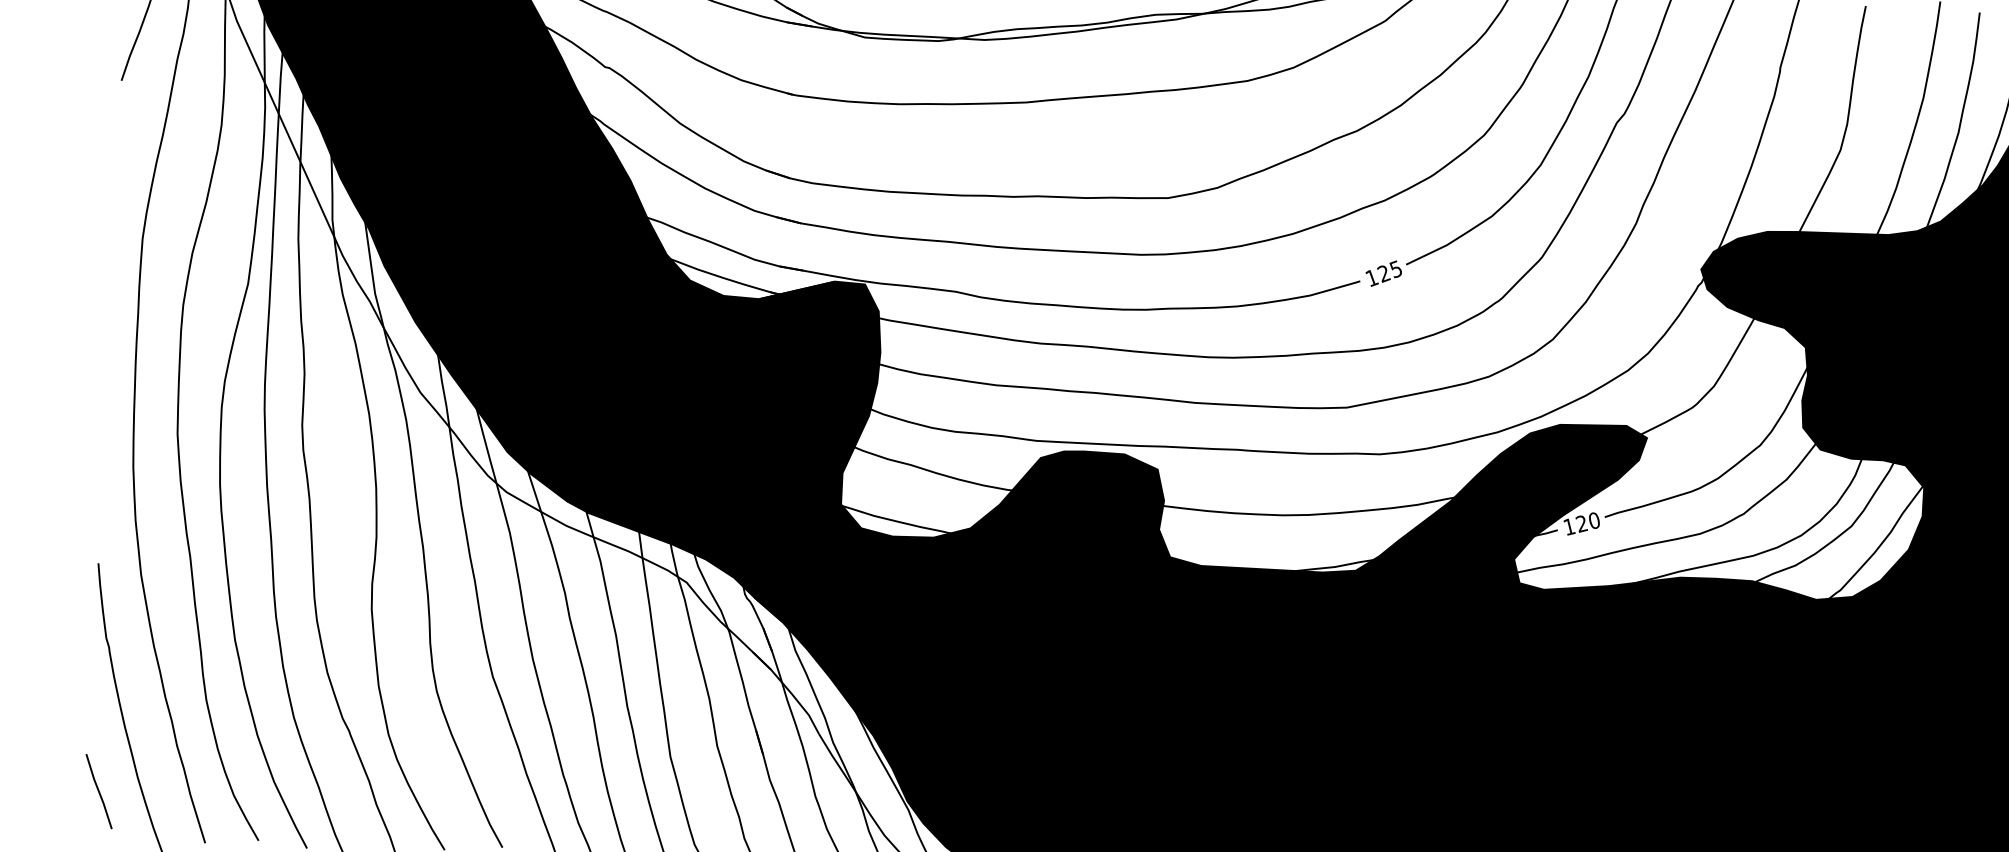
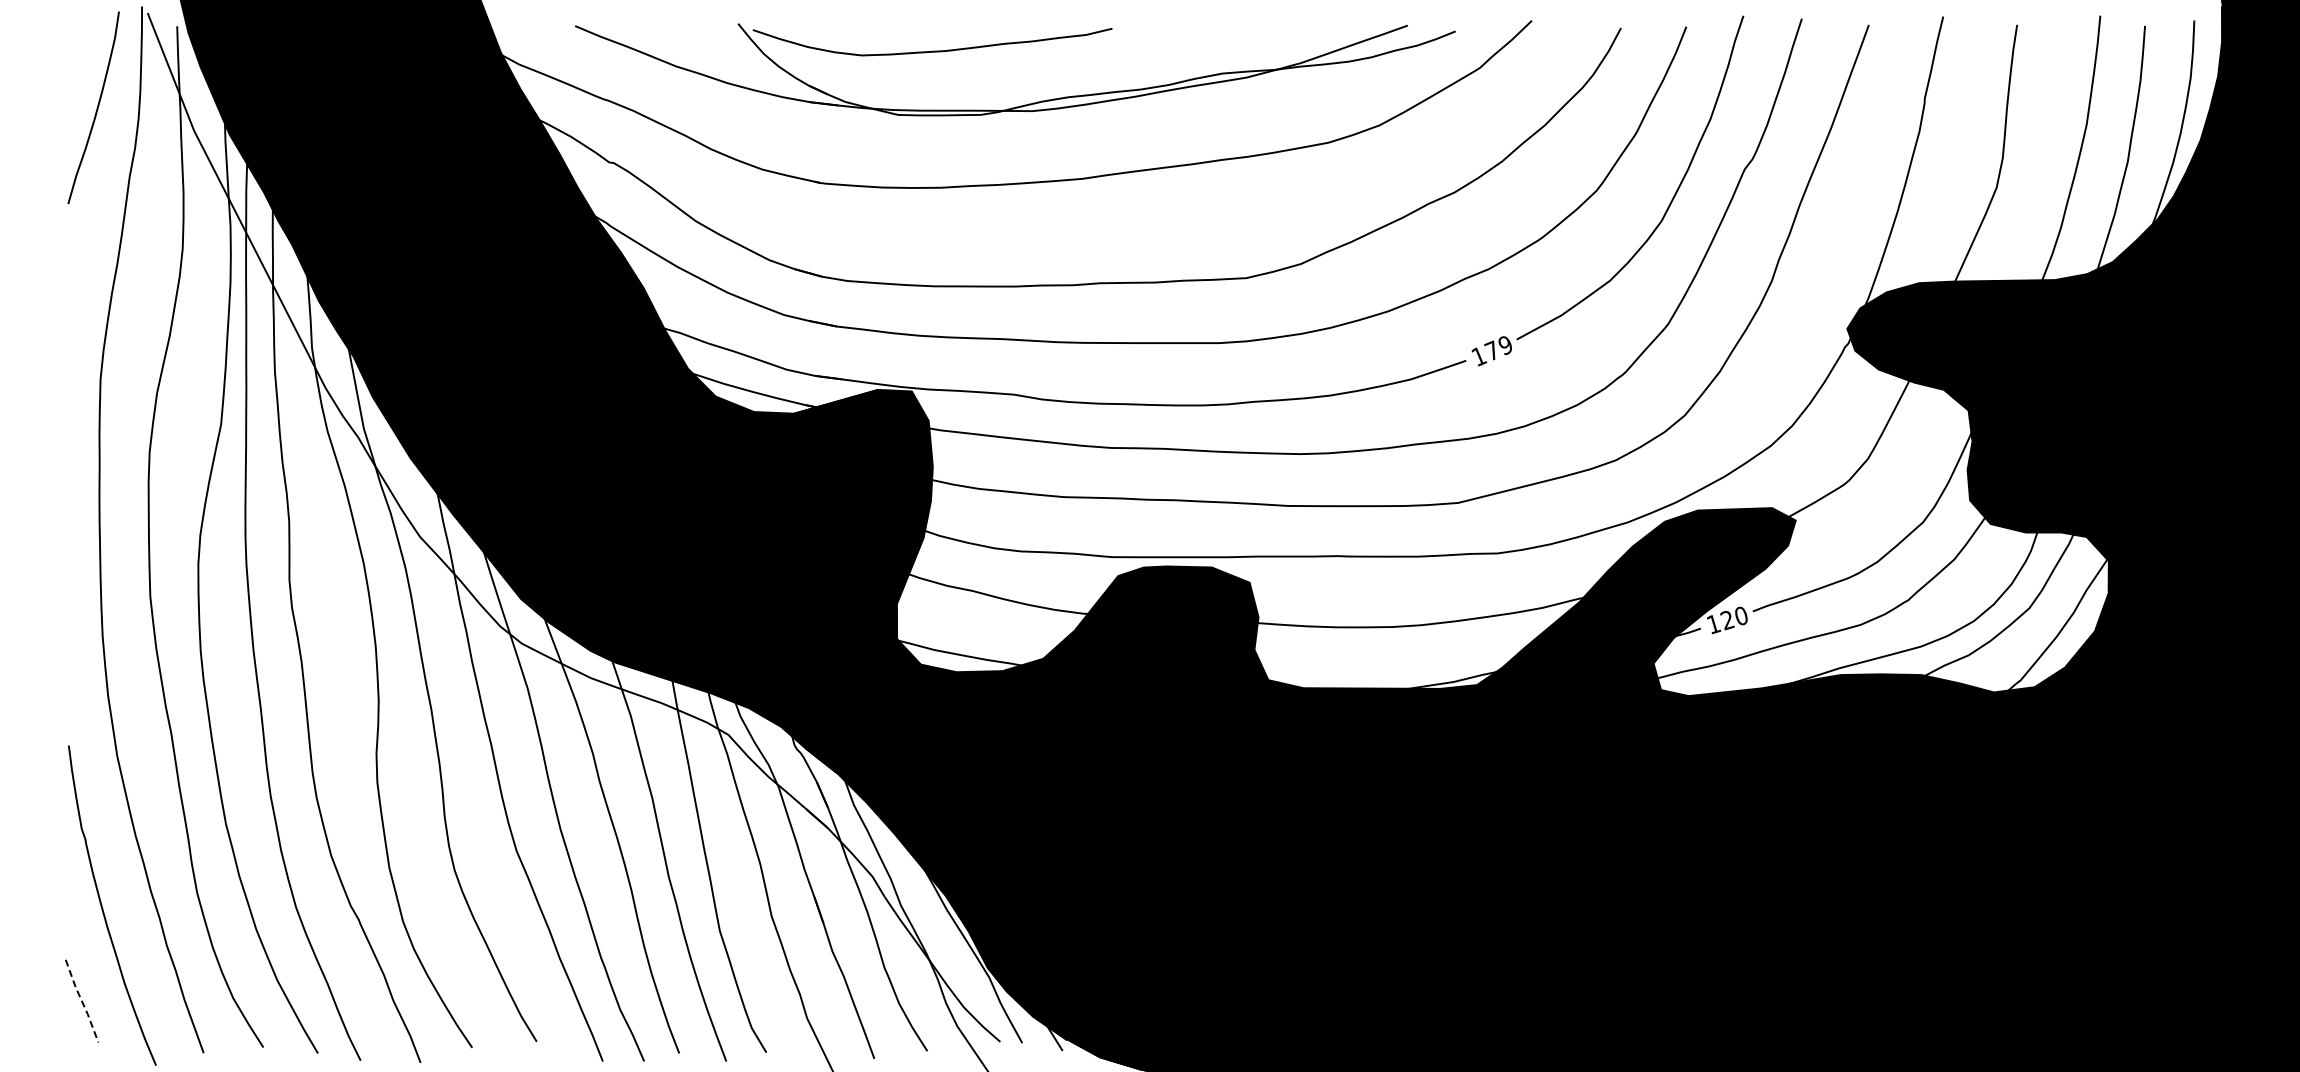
text: (1389, 271) -> (1498, 348), 125 -> 179
line: (98, 790) -> (81, 1000), solid -> dashed

